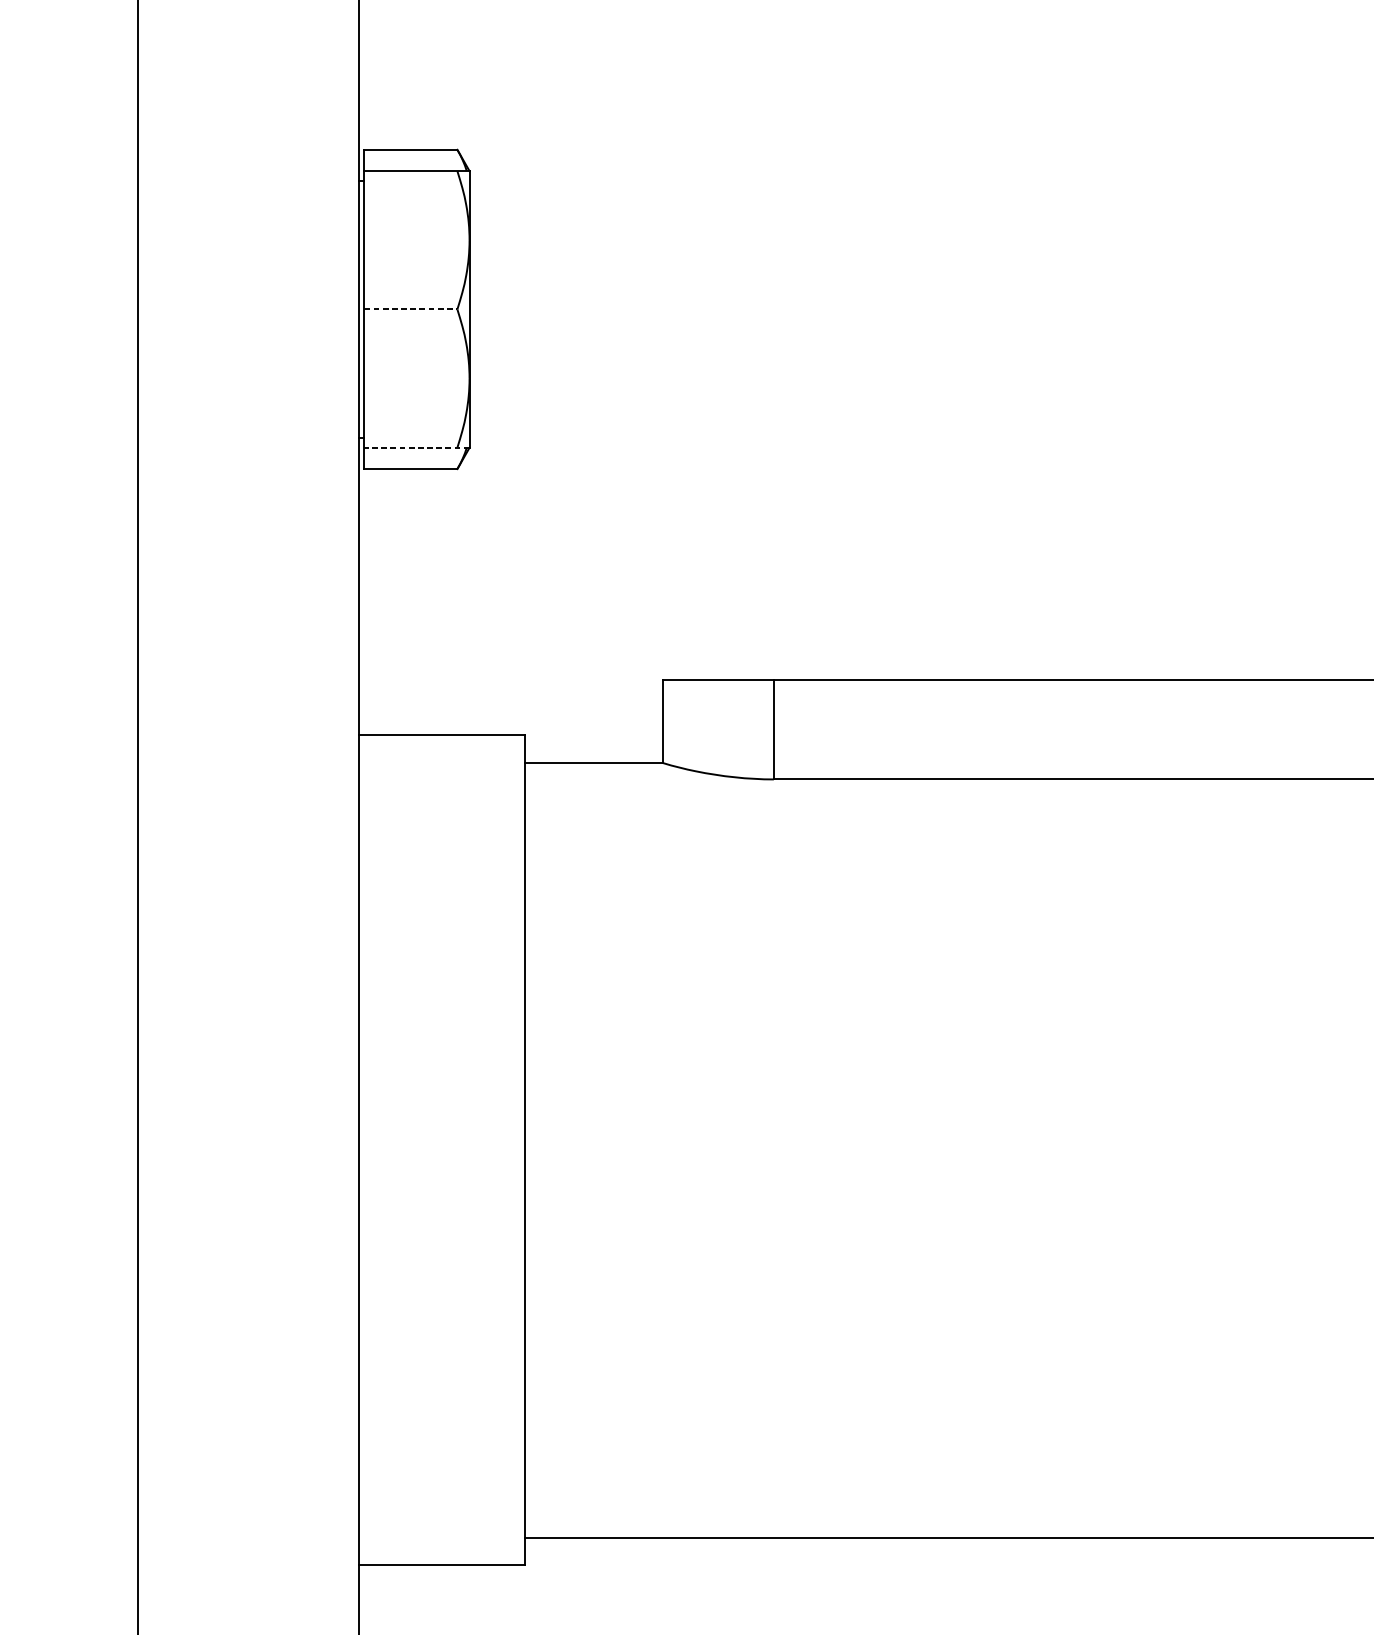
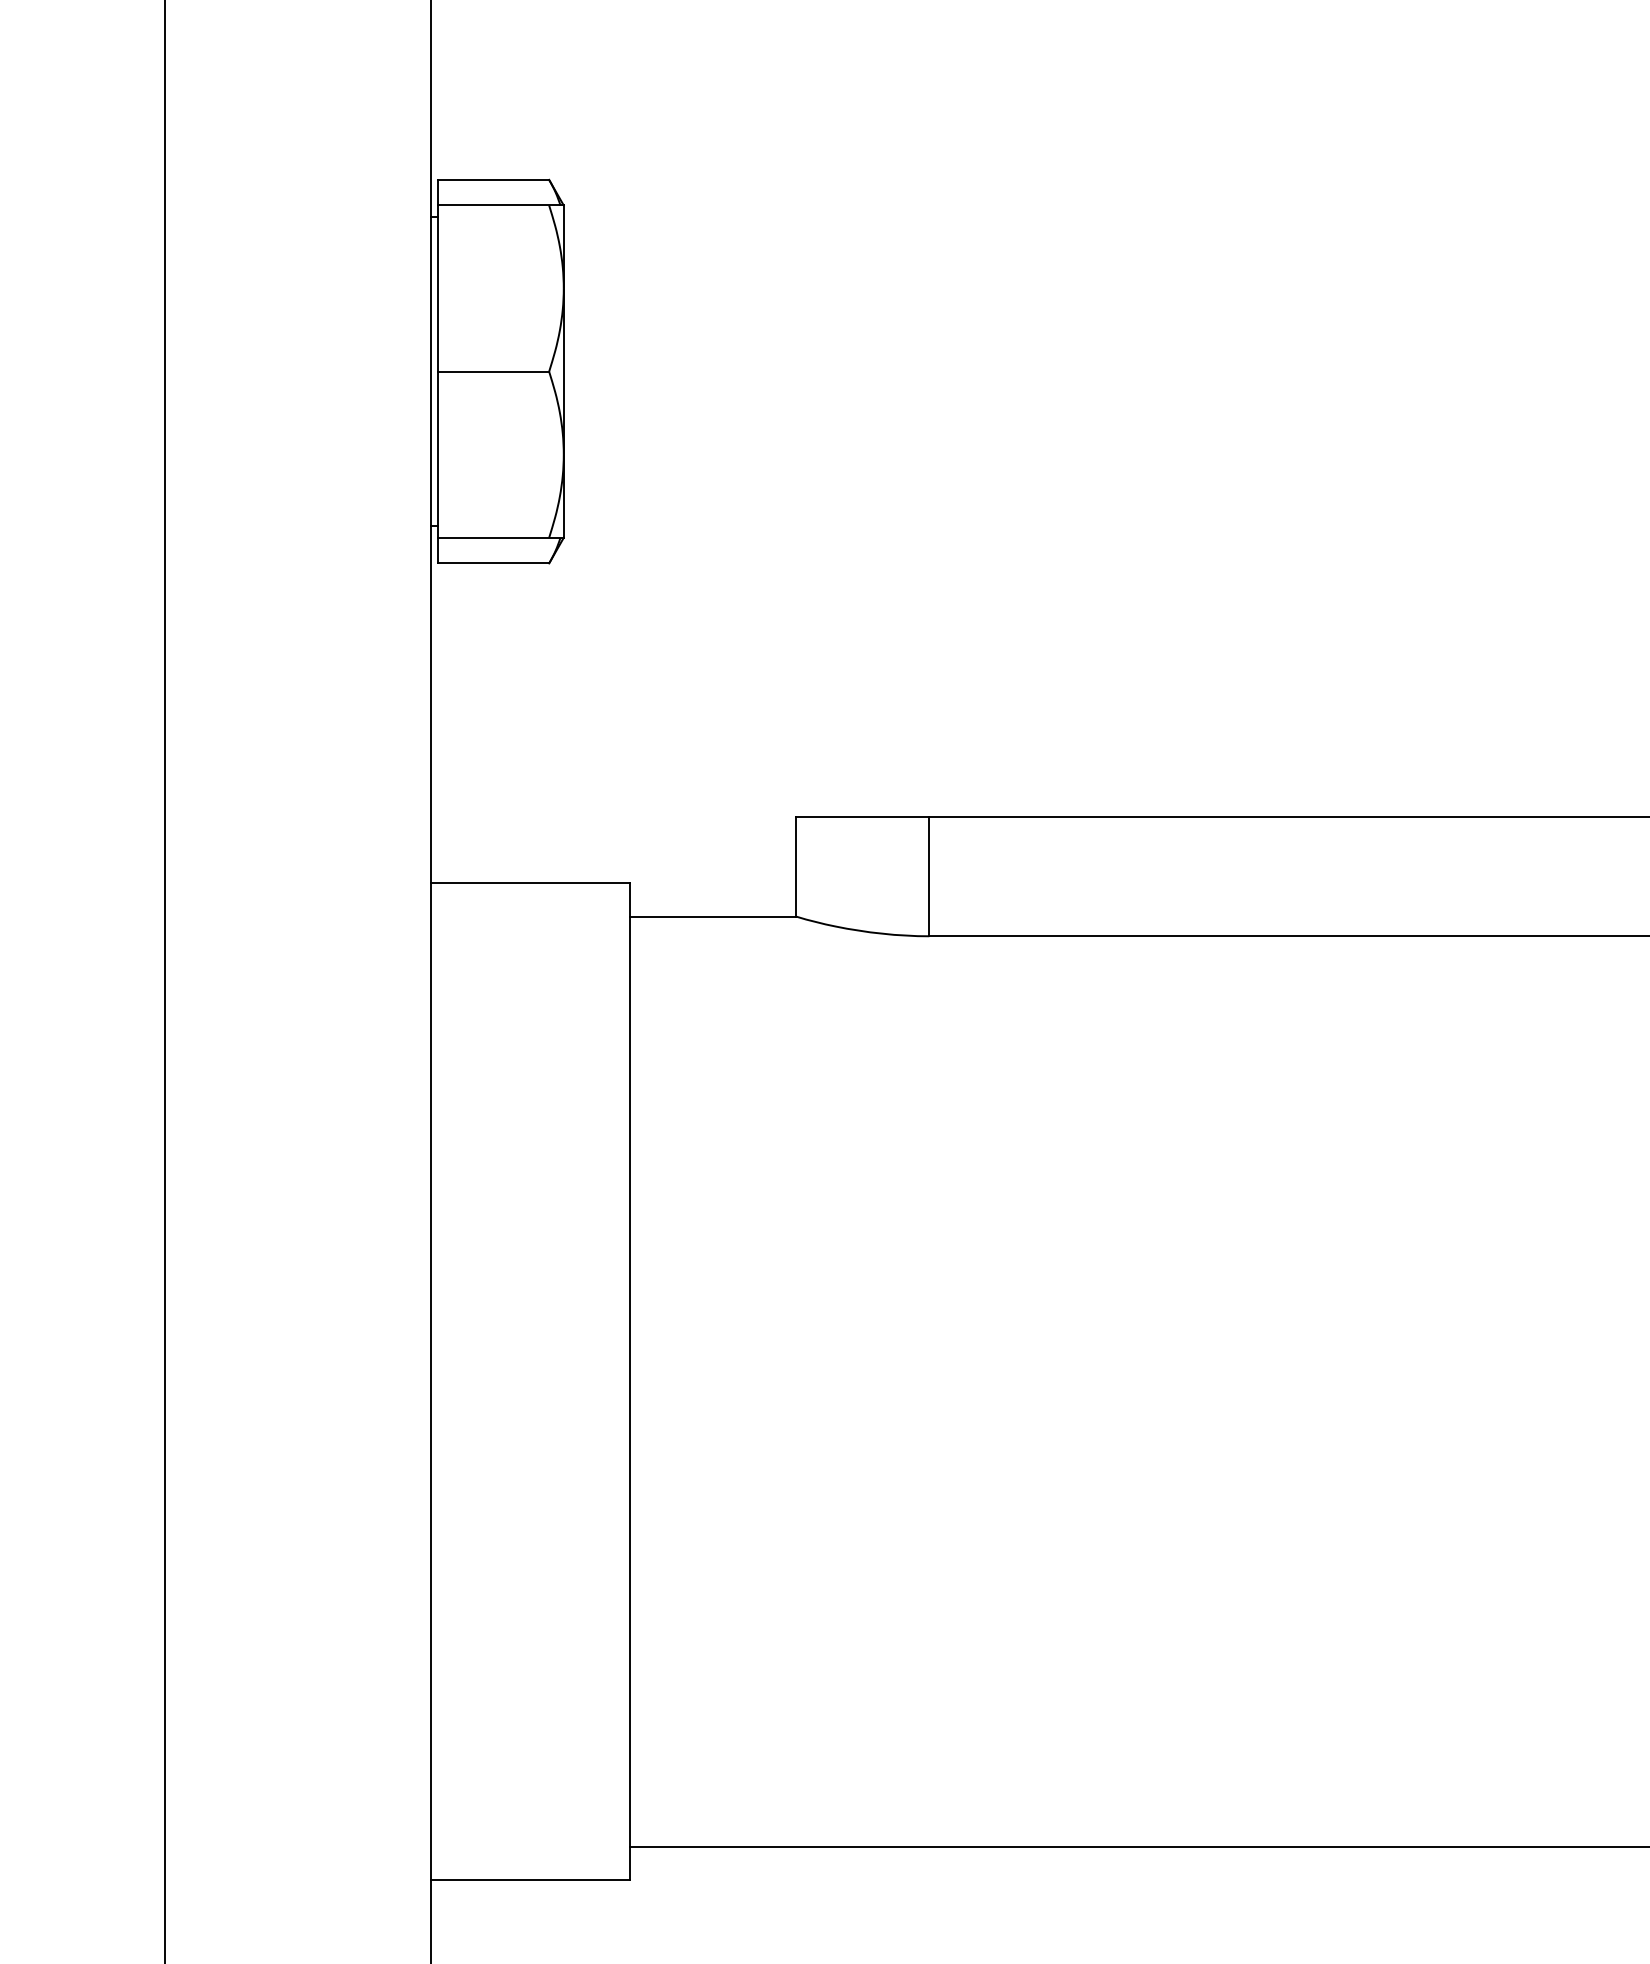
line: (411, 309) -> (493, 371), dashed -> solid
line: (416, 447) -> (500, 537), dashed -> solid

